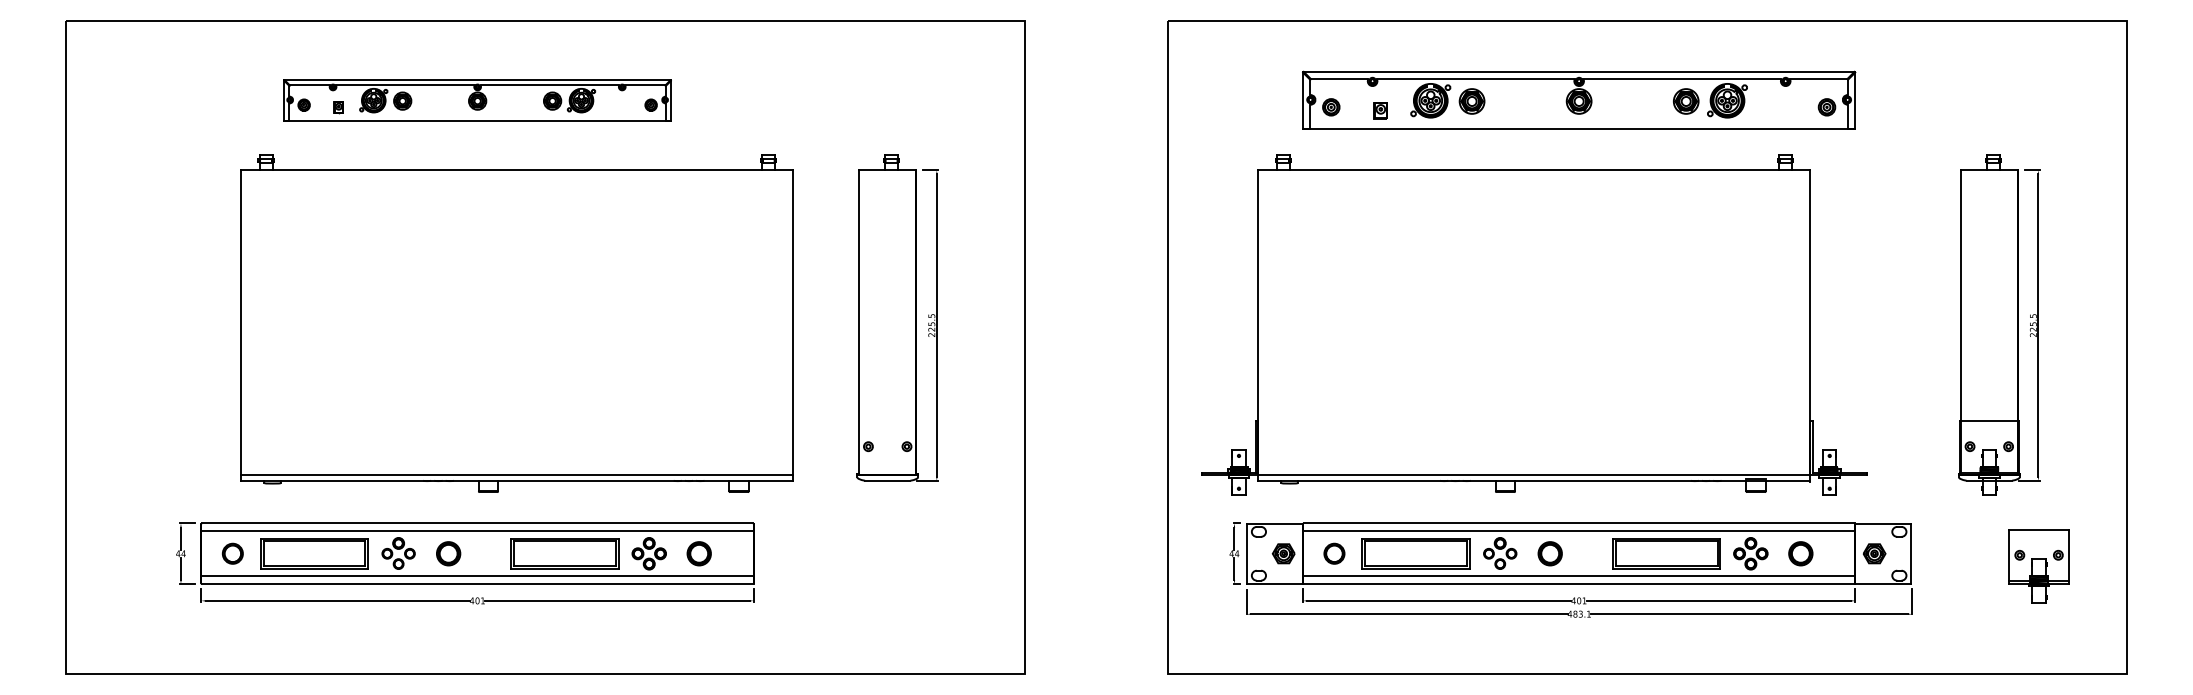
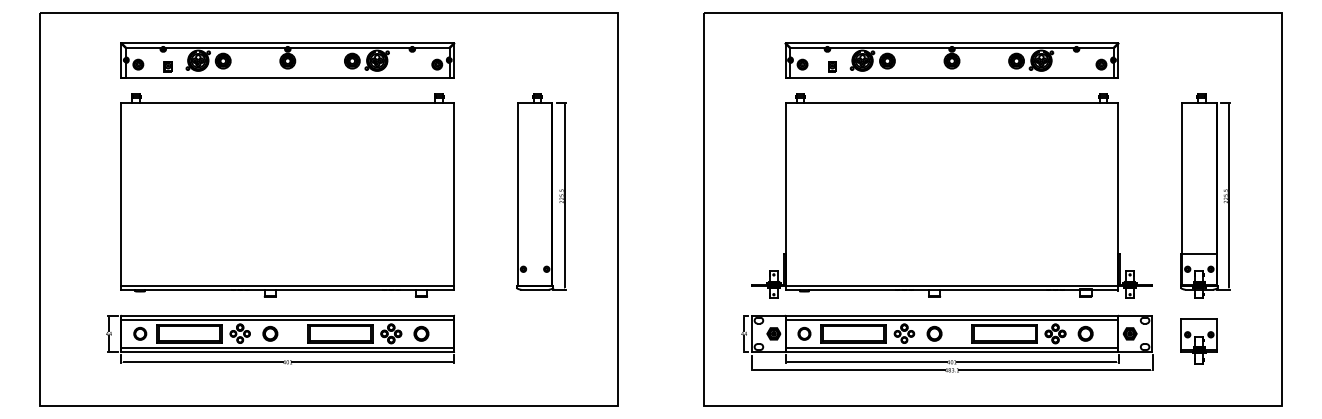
part: (477, 100) -> (287, 60), size x1.43
part: (516, 324) -> (287, 195), moved
part: (1533, 324) -> (951, 195), moved
part: (2037, 566) -> (1198, 341), moved

